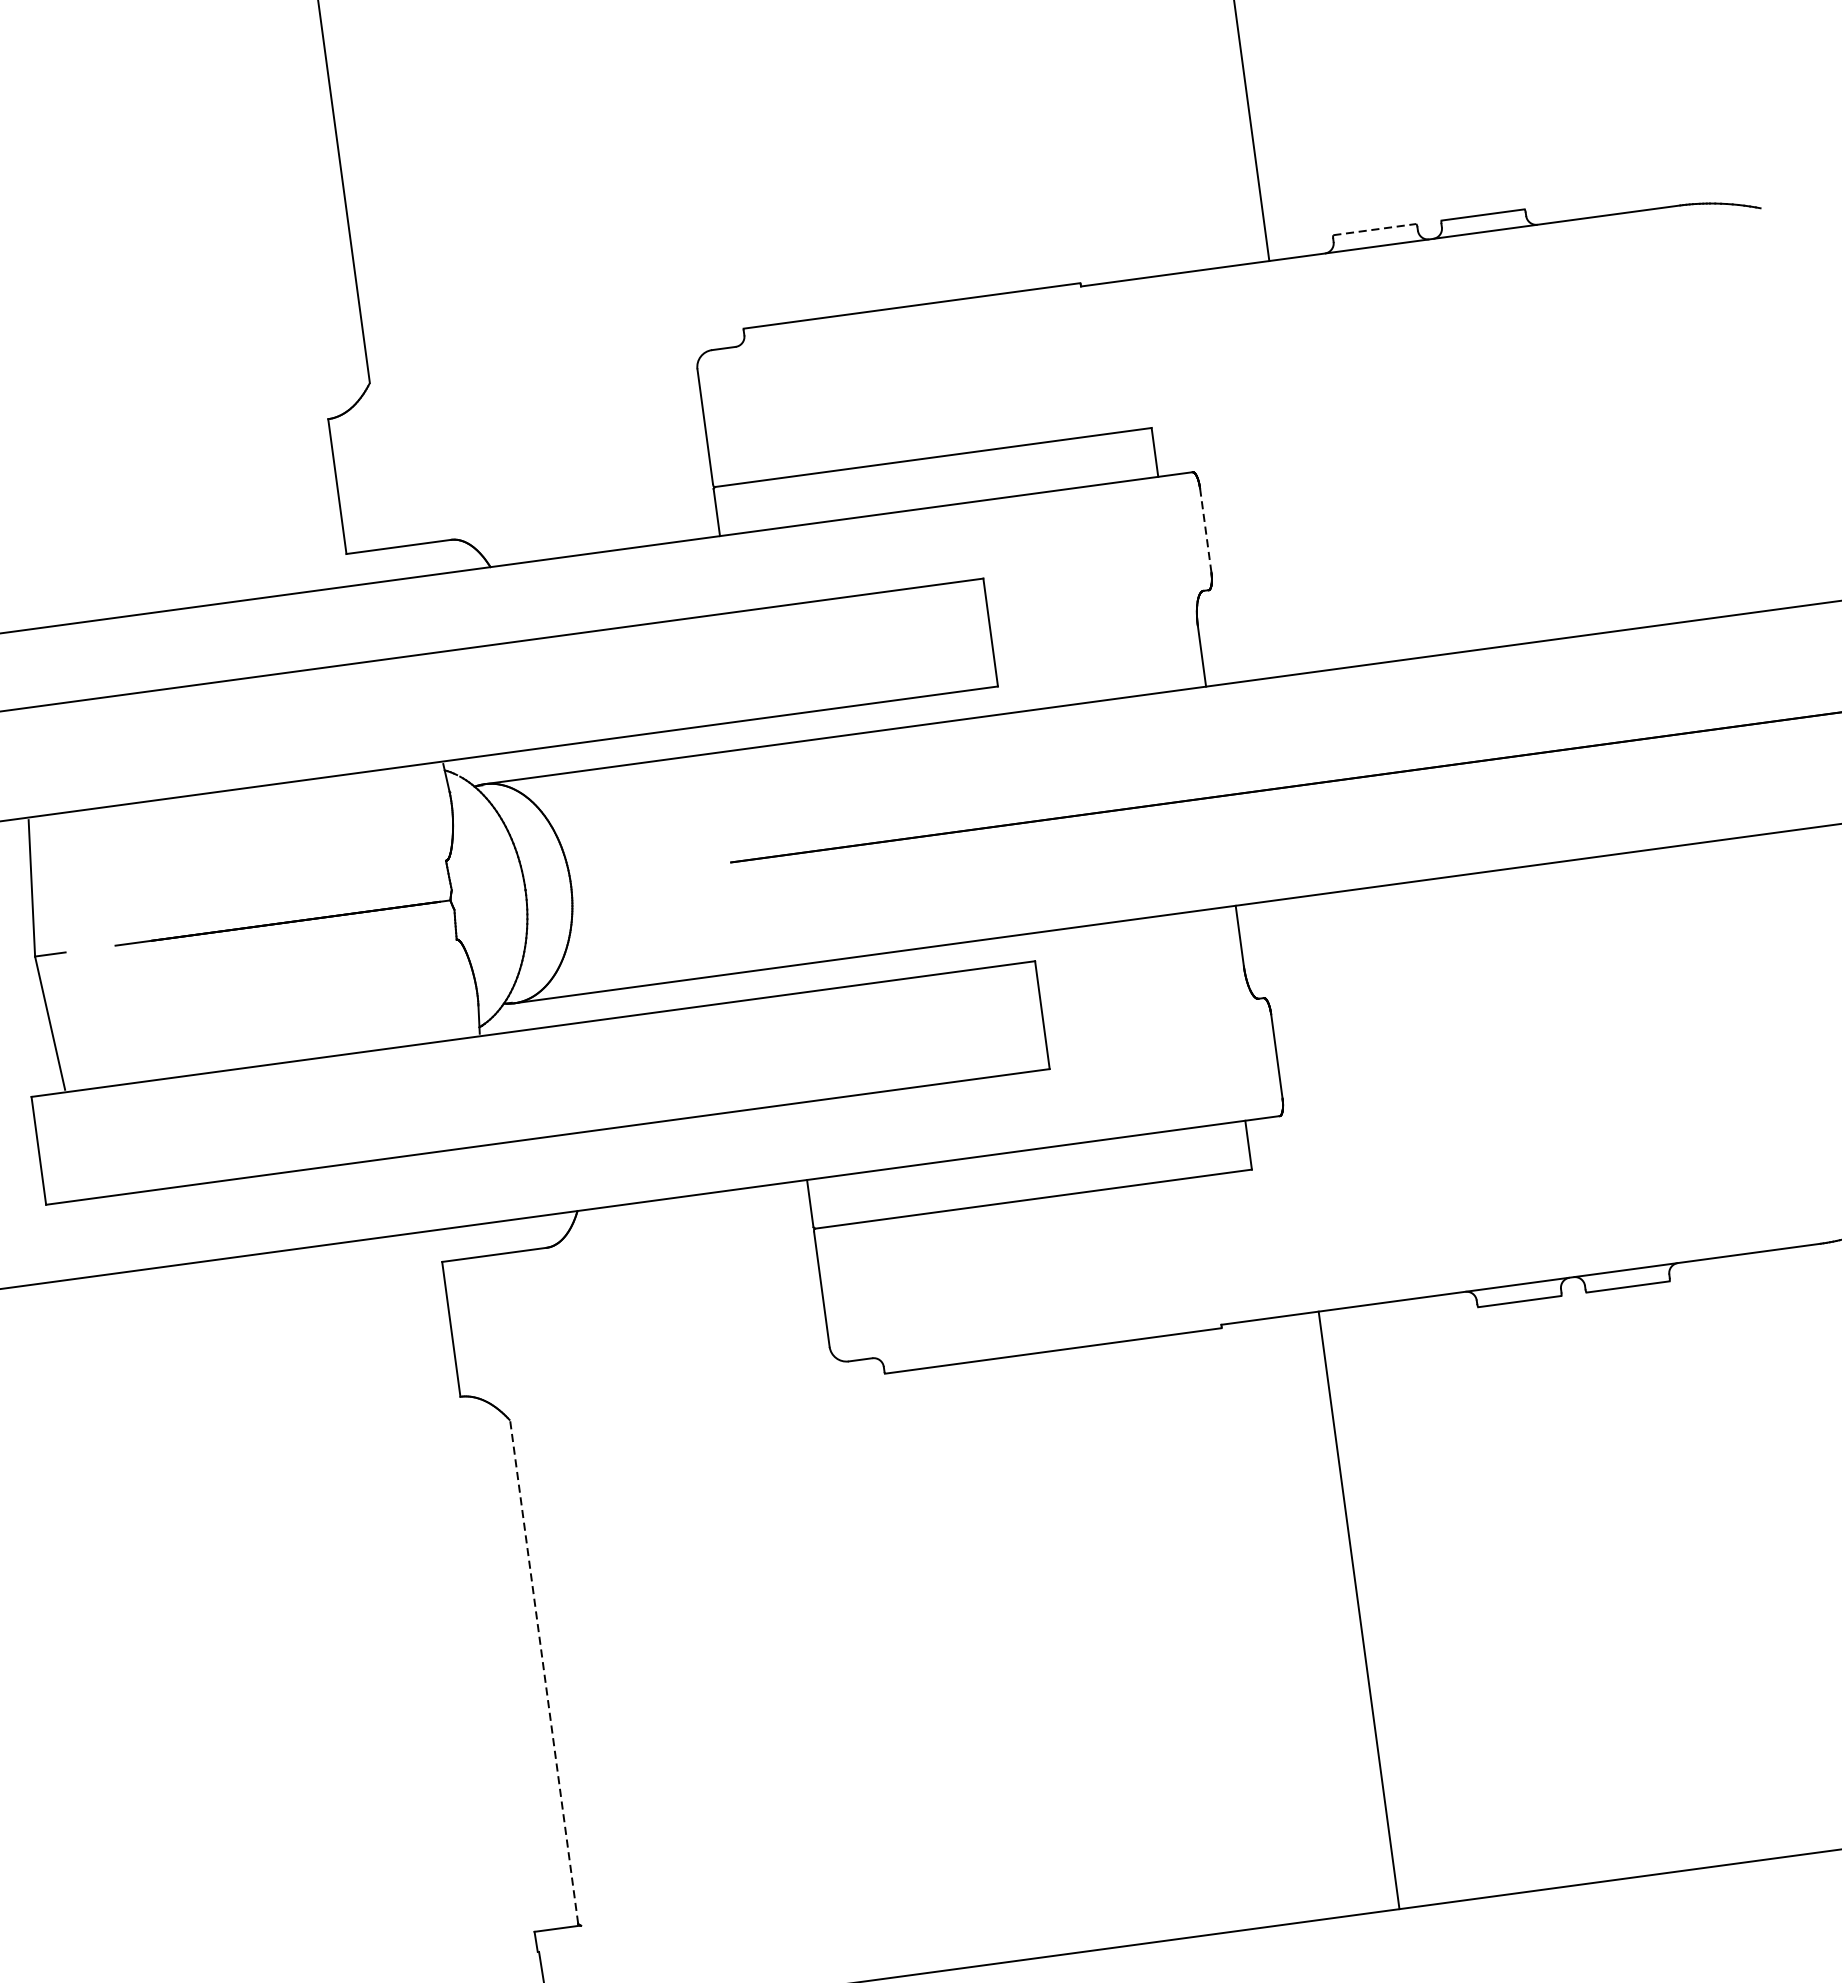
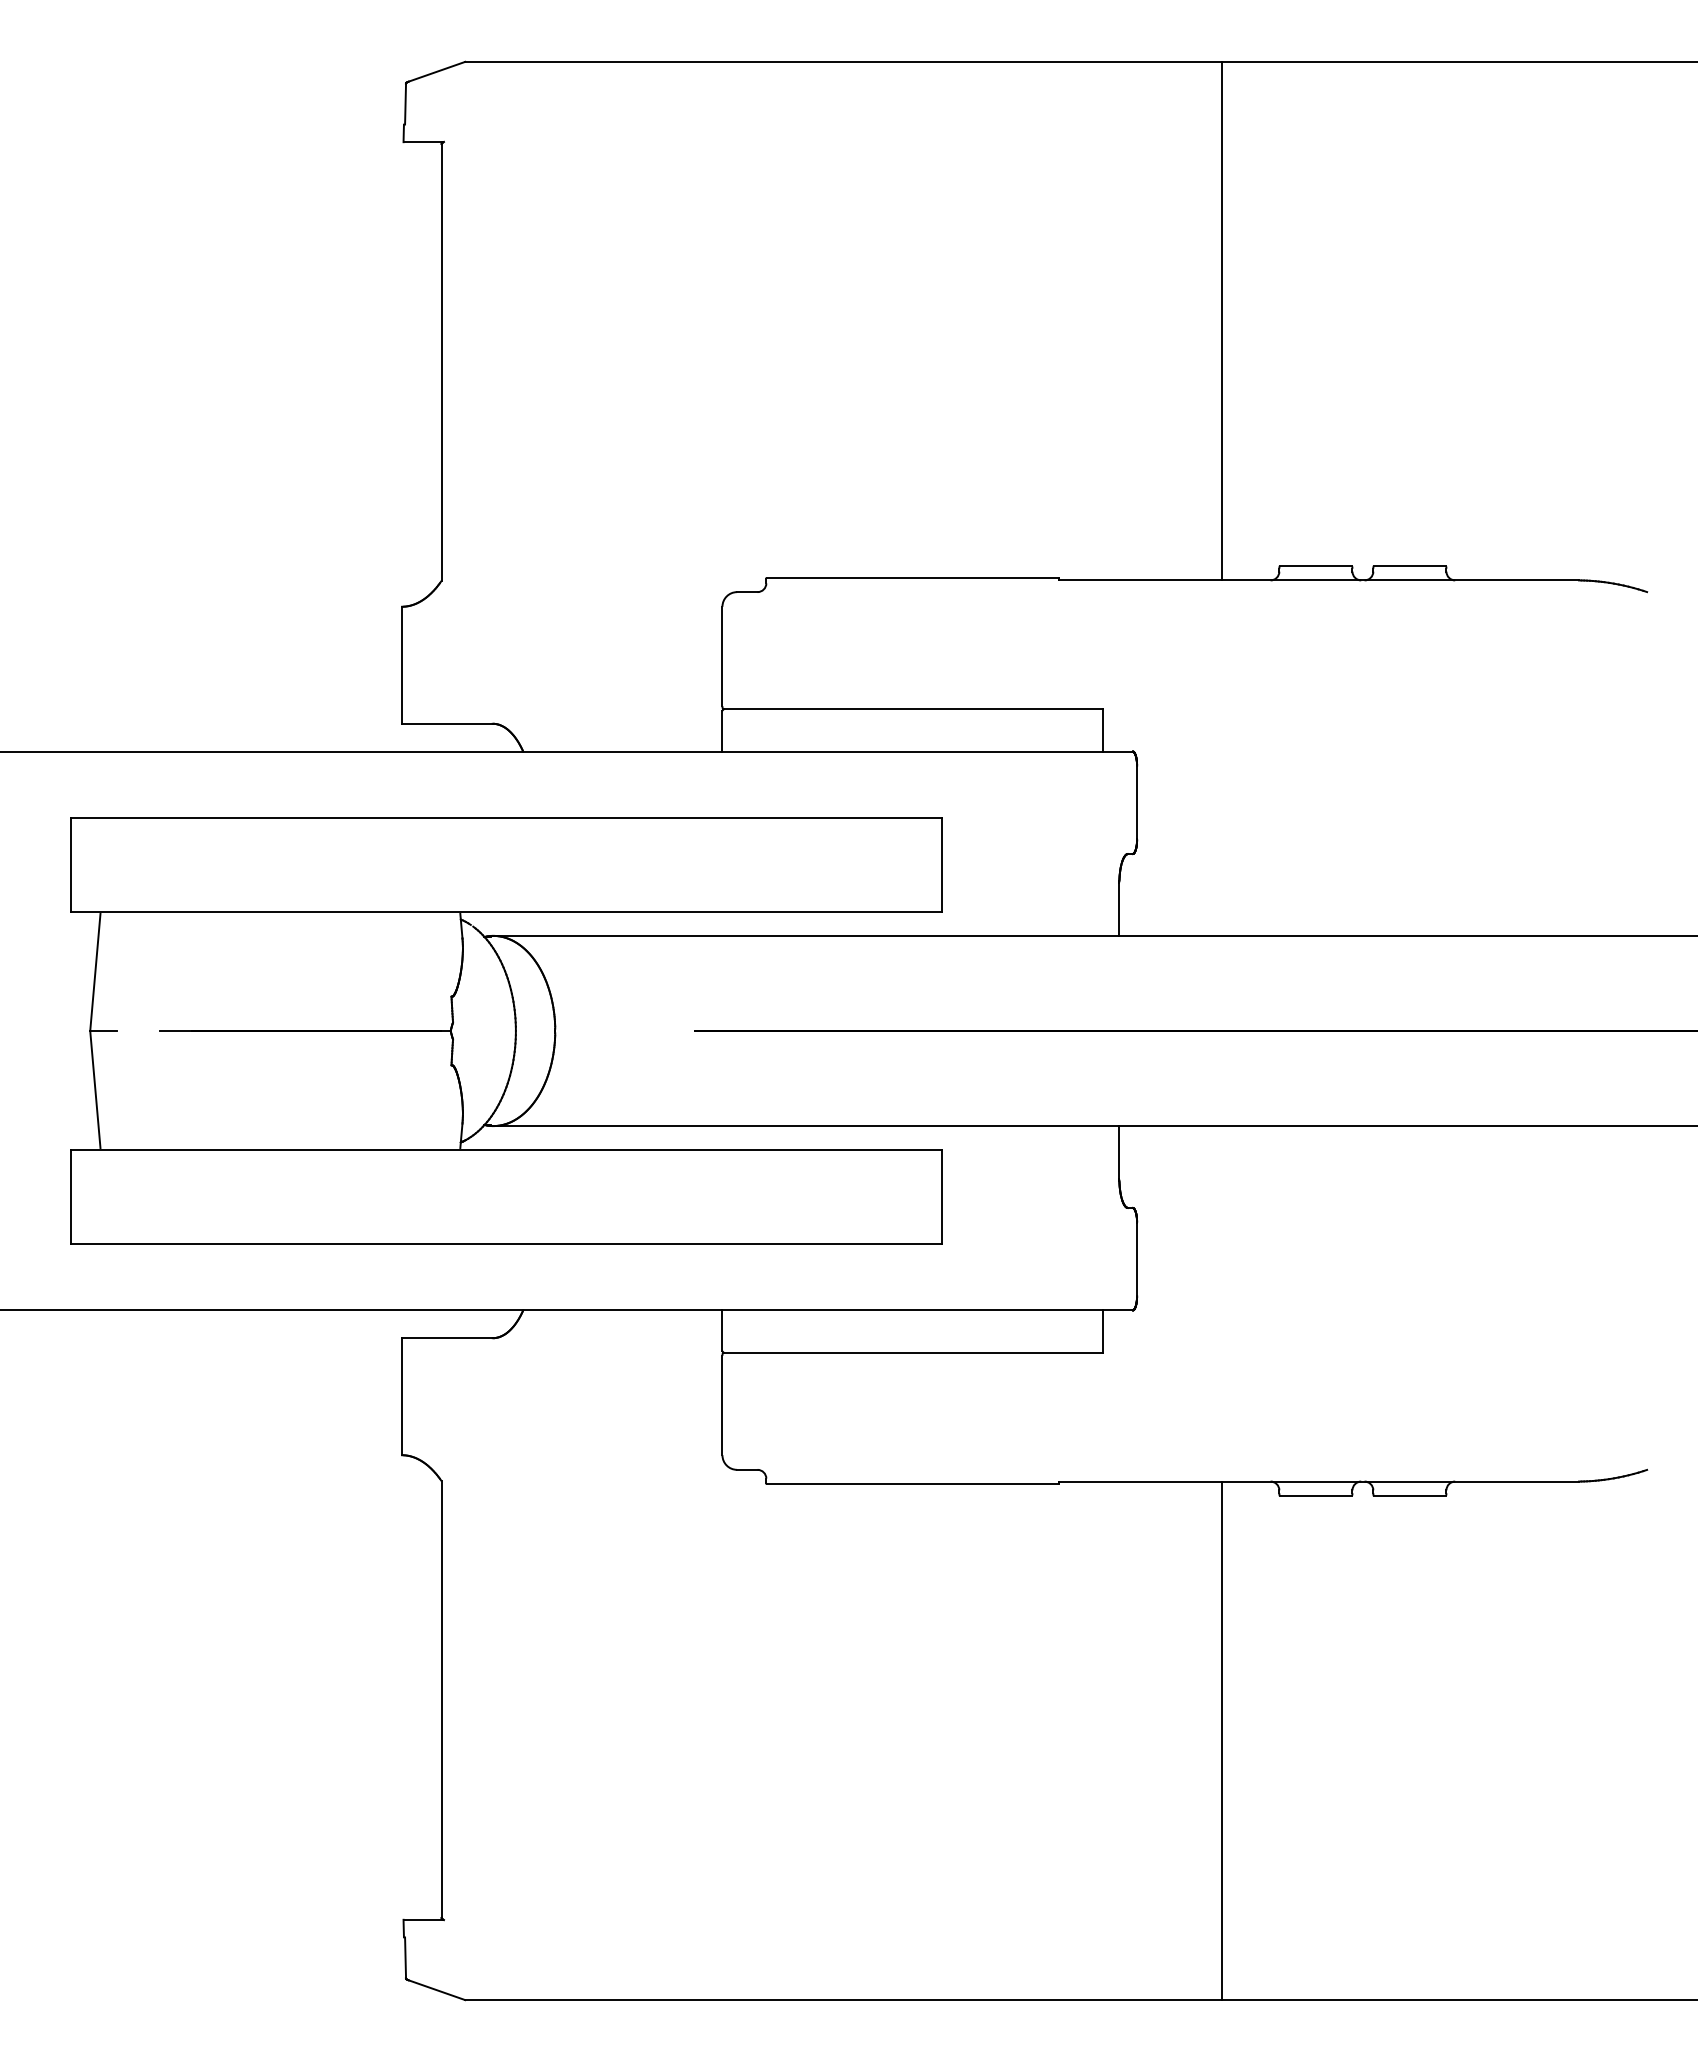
line: (1375, 229) -> (1316, 565), dashed -> solid
line: (1206, 530) -> (1137, 802), dashed -> solid
line: (1359, 1609) -> (1222, 1740), moved
line: (543, 1672) -> (441, 1699), dashed -> solid

